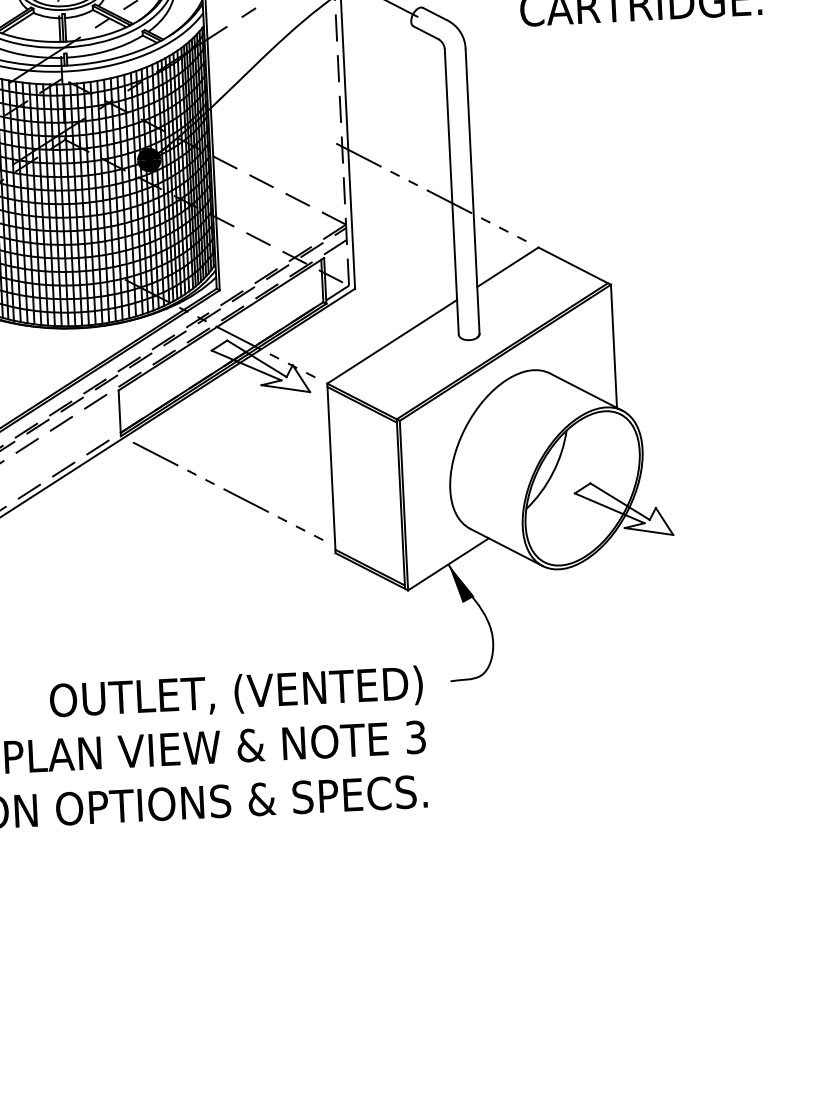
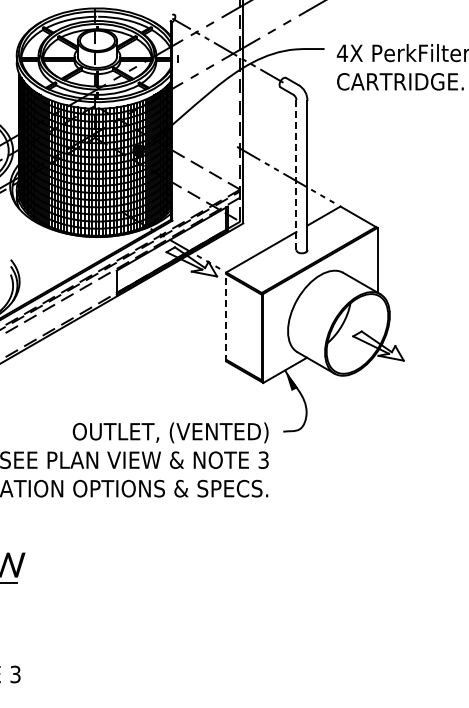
line: (451, 190) -> (296, 174), solid -> dashed
line: (331, 469) -> (226, 317), solid -> dashed
line: (228, 491) -> (171, 326), removed

